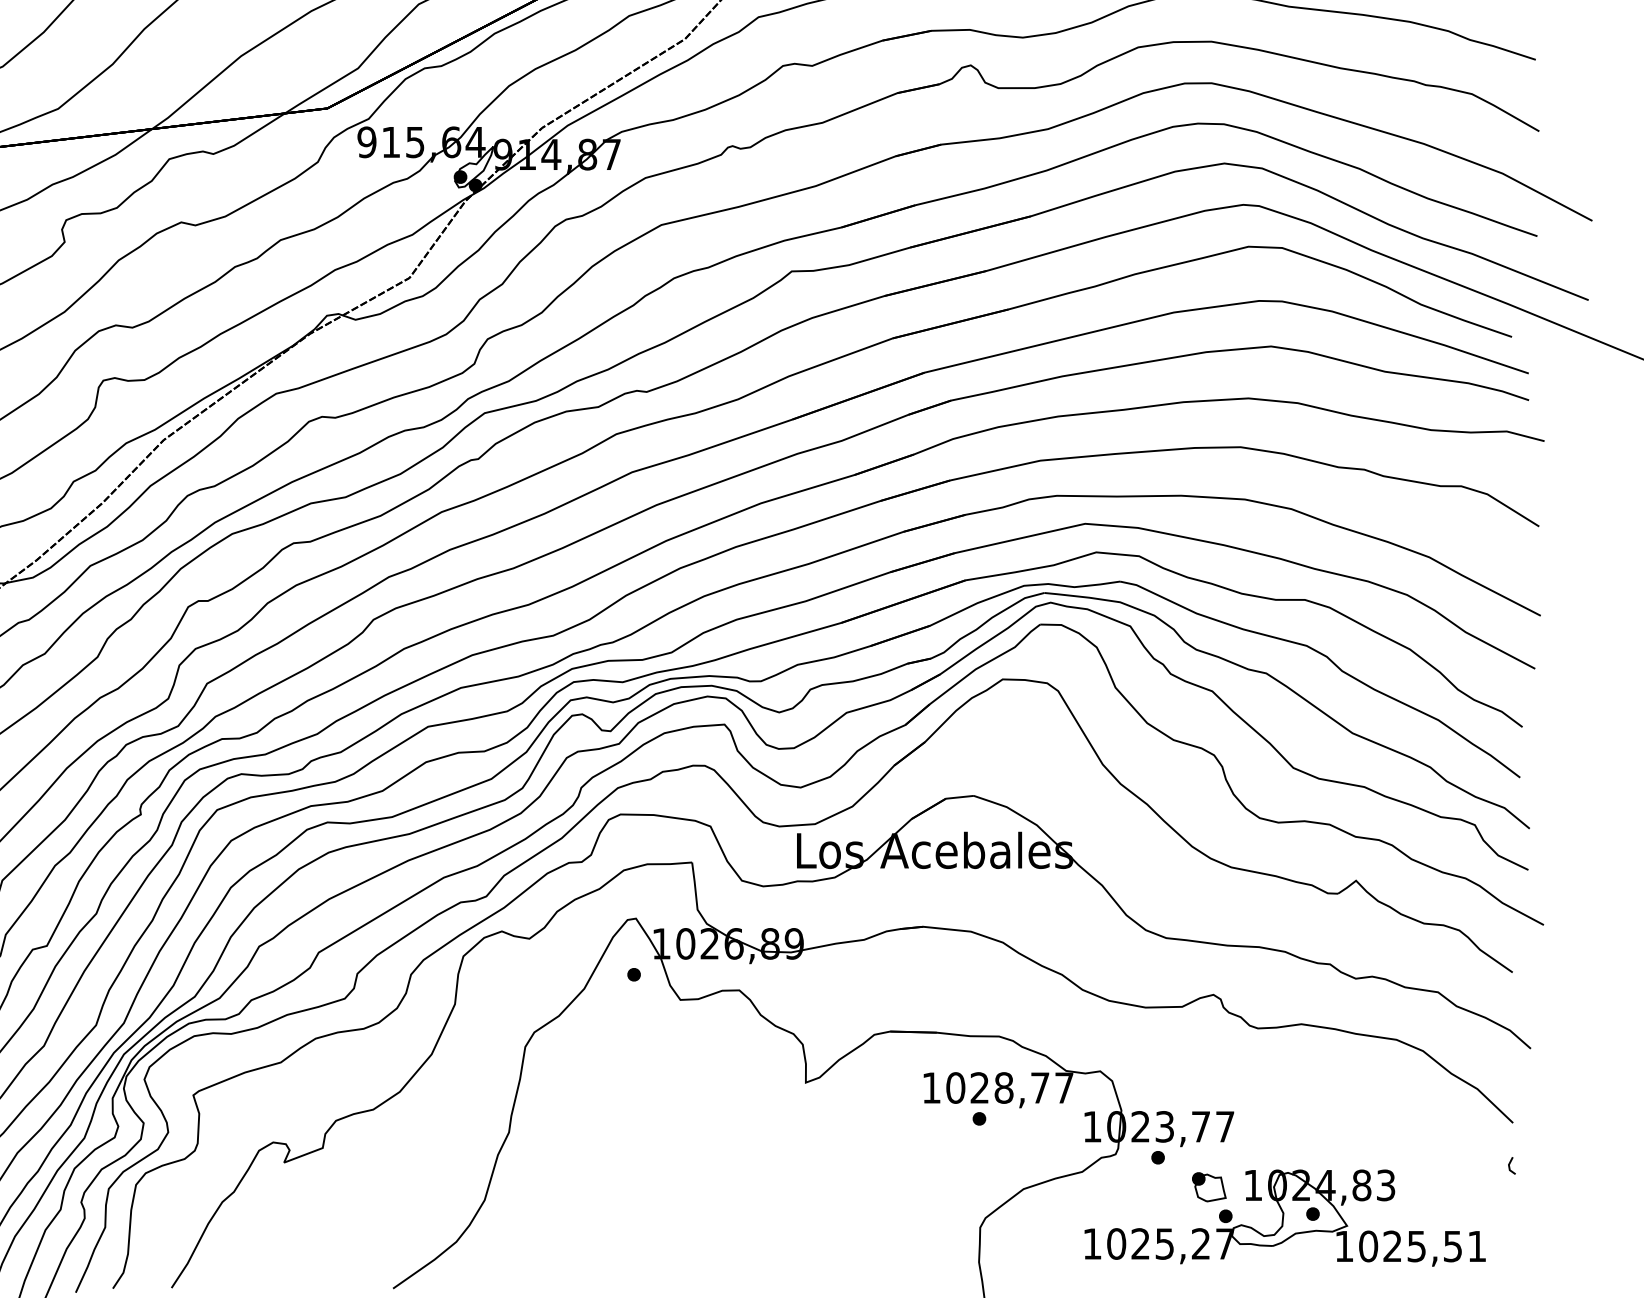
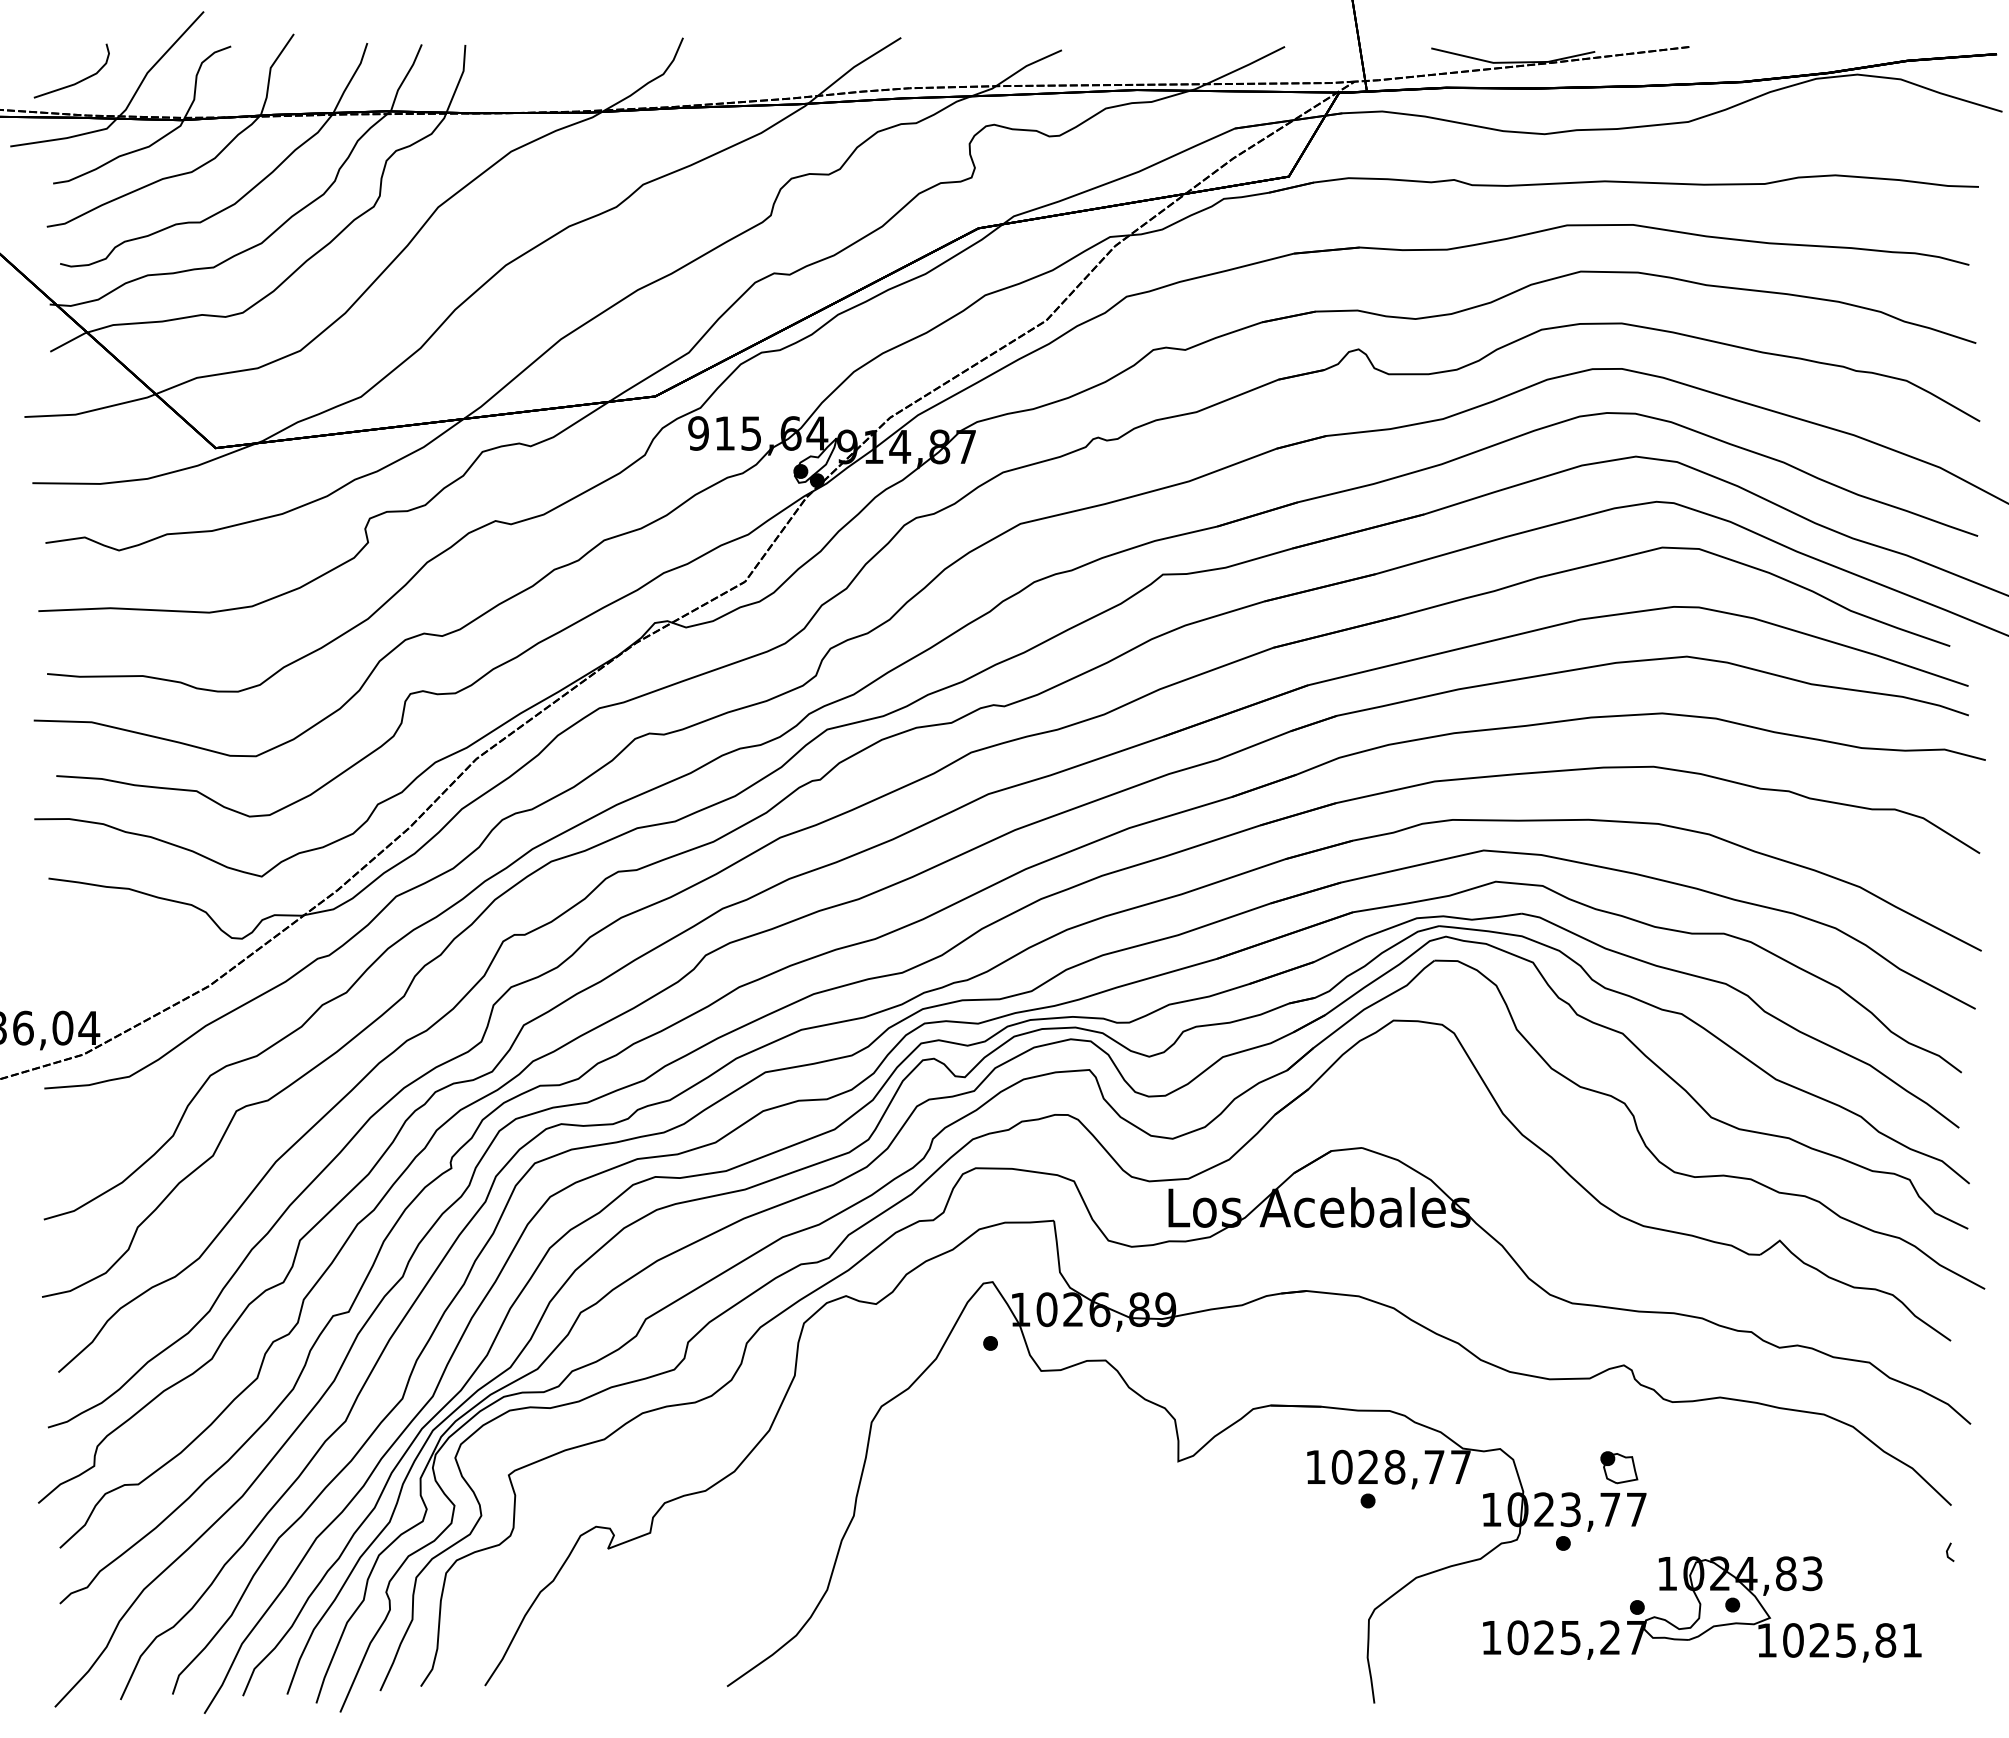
part: (1209, 1187) -> (1619, 1467), moved
text: (1452, 1246) -> (1885, 1640), 1025,51 -> 1025,81

